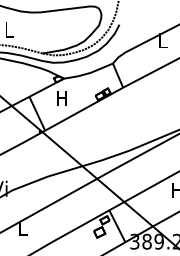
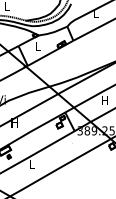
text: (61, 97) -> (37, 46), H -> L
text: (22, 227) -> (14, 122), L -> H

